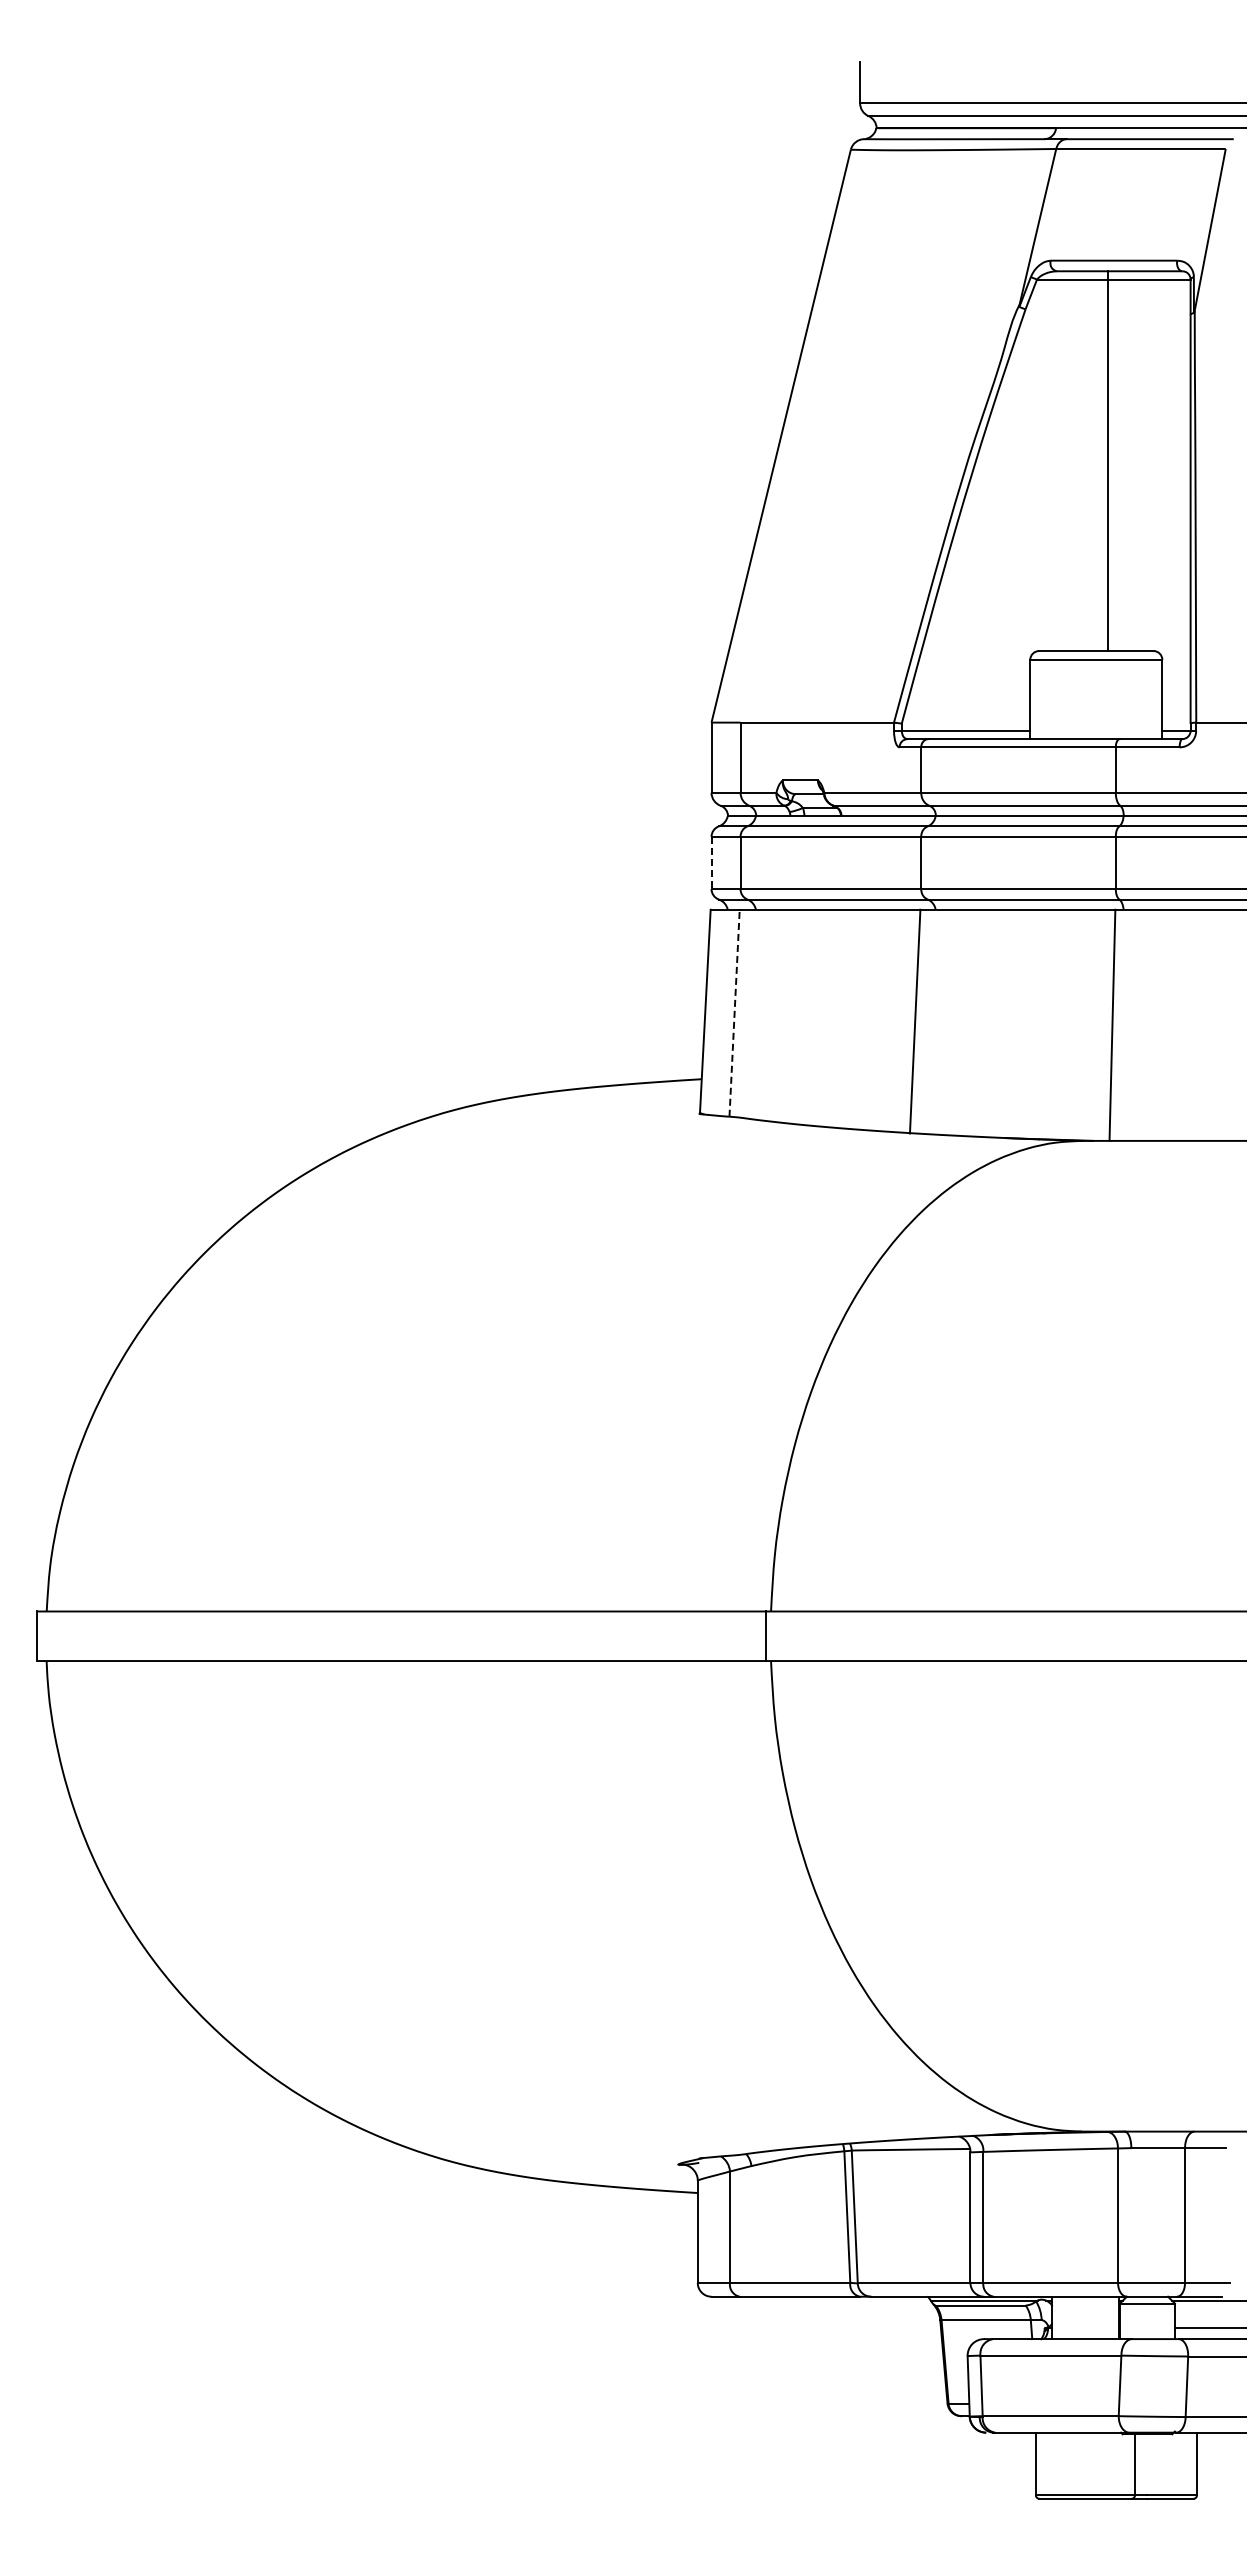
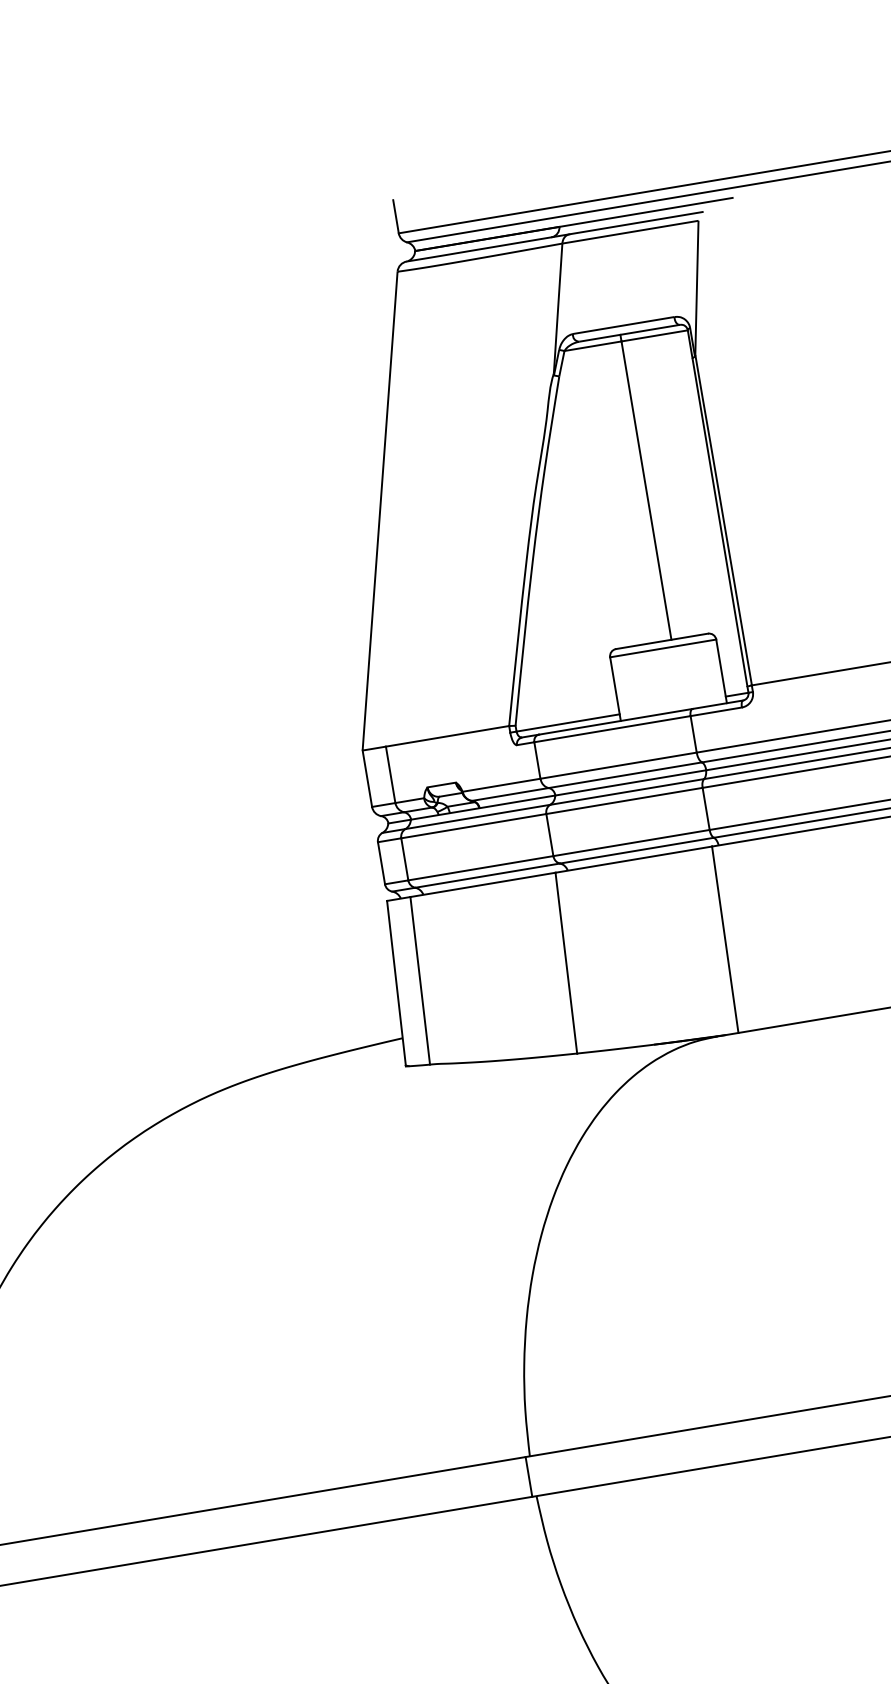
line: (711, 863) -> (381, 863), dashed -> solid
line: (734, 1013) -> (420, 981), dashed -> solid

